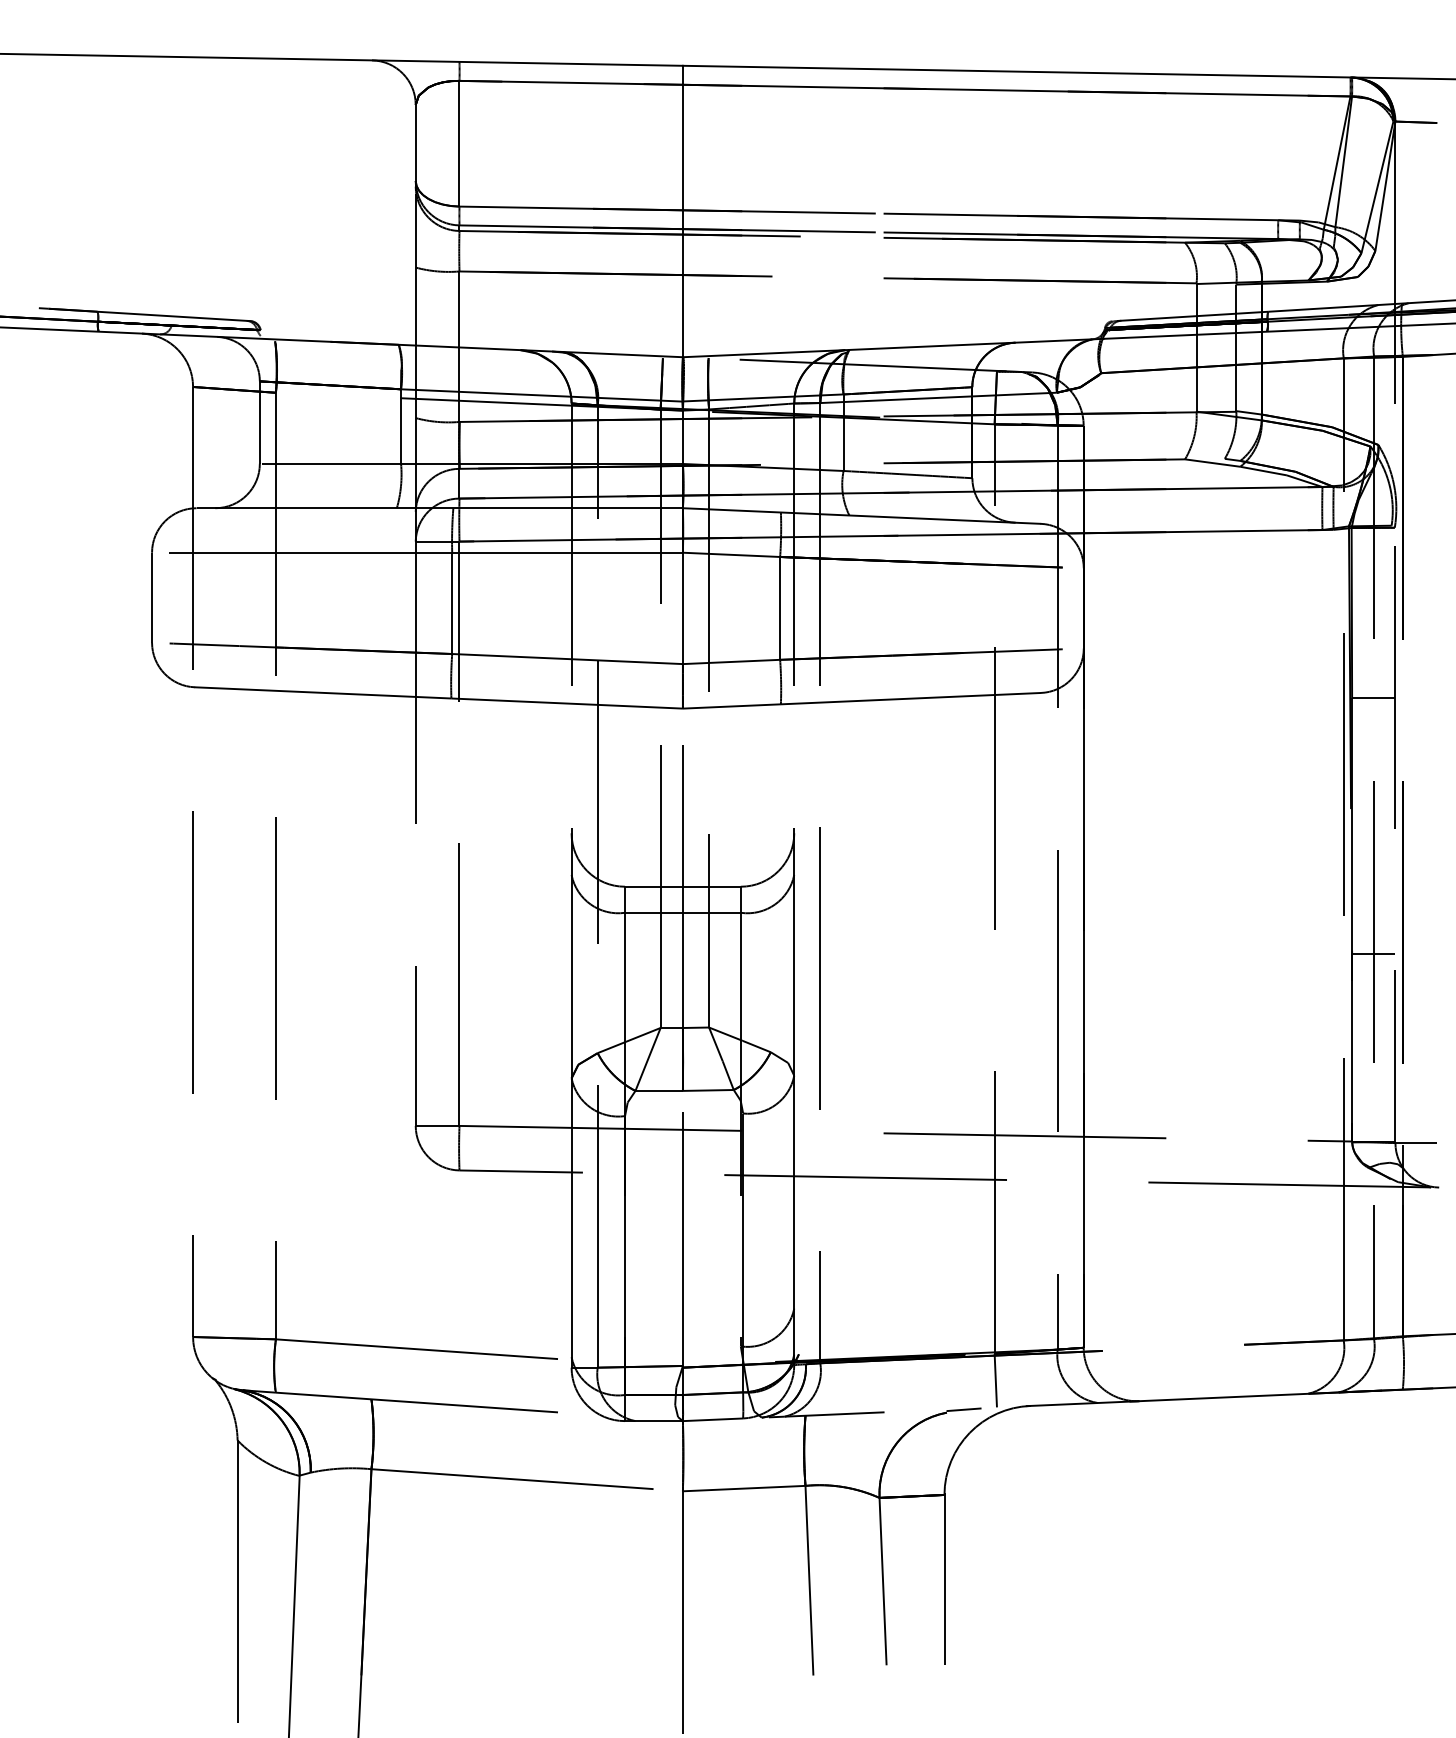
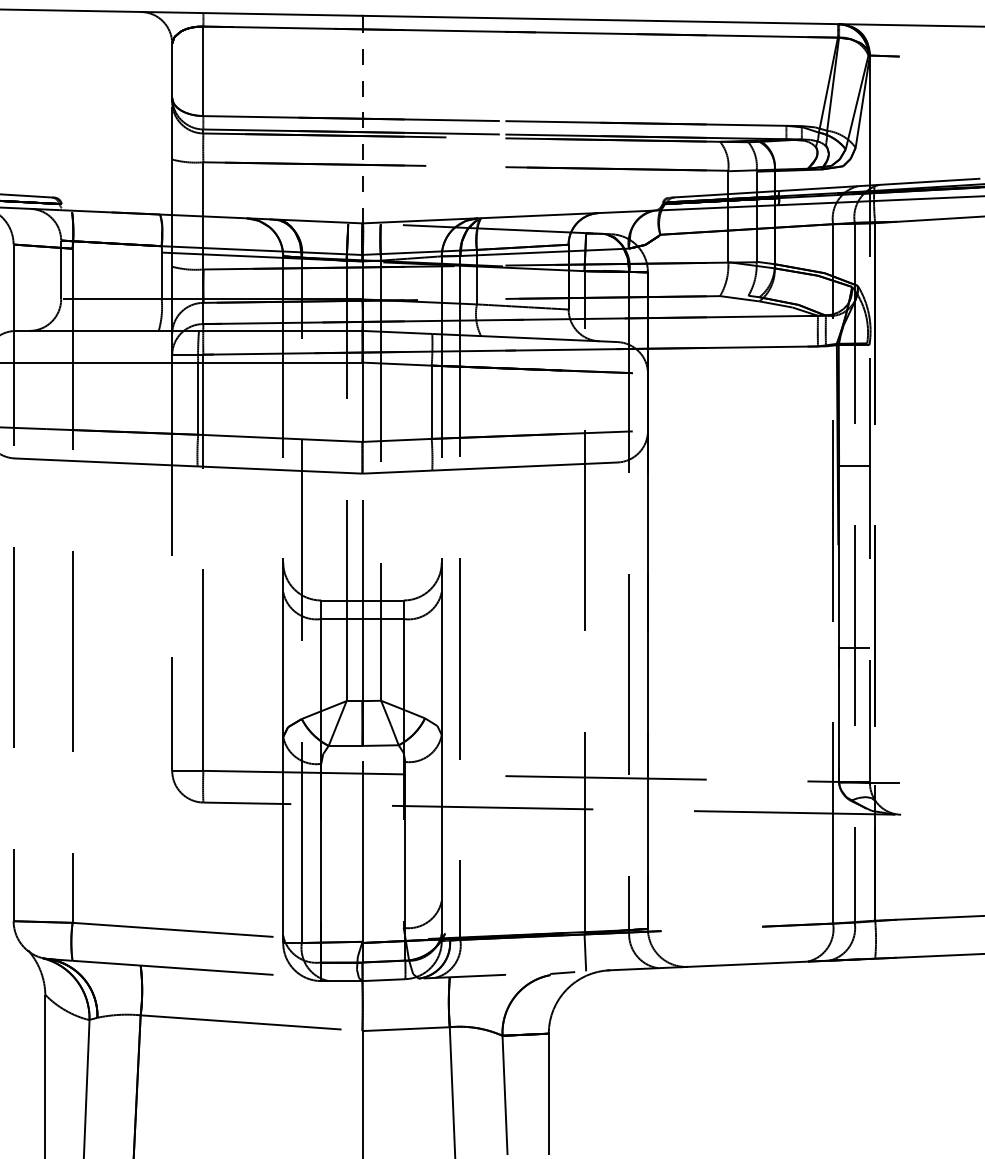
line: (682, 211) -> (362, 119), solid -> dashed

